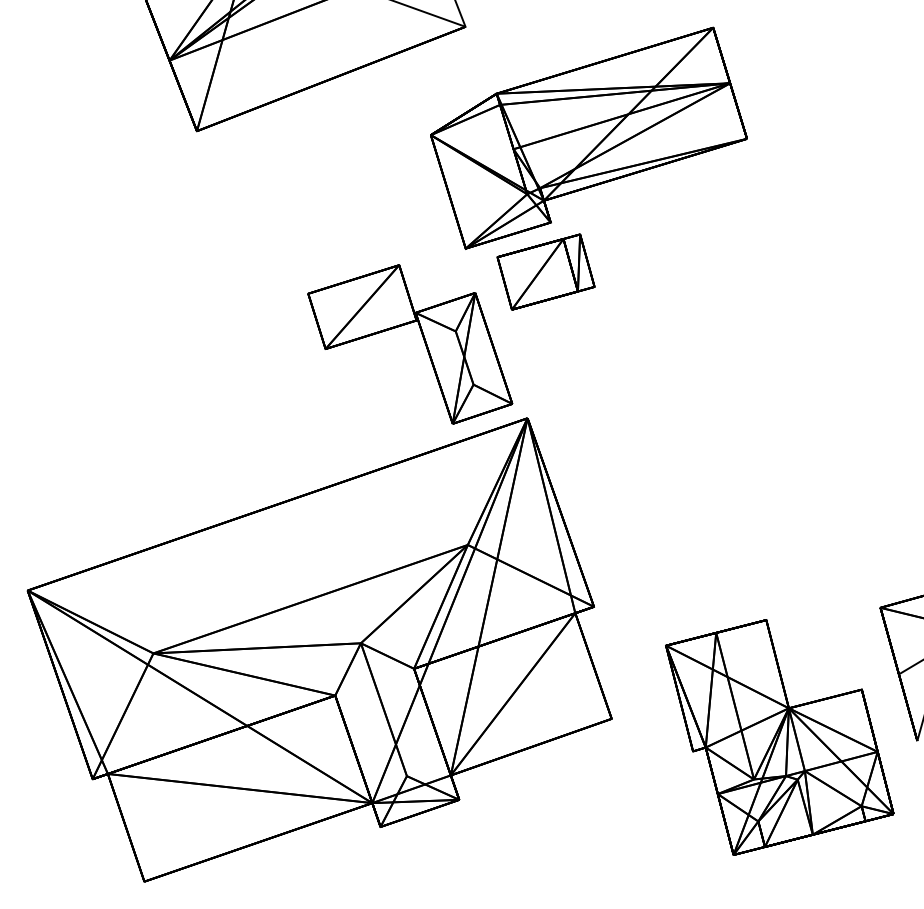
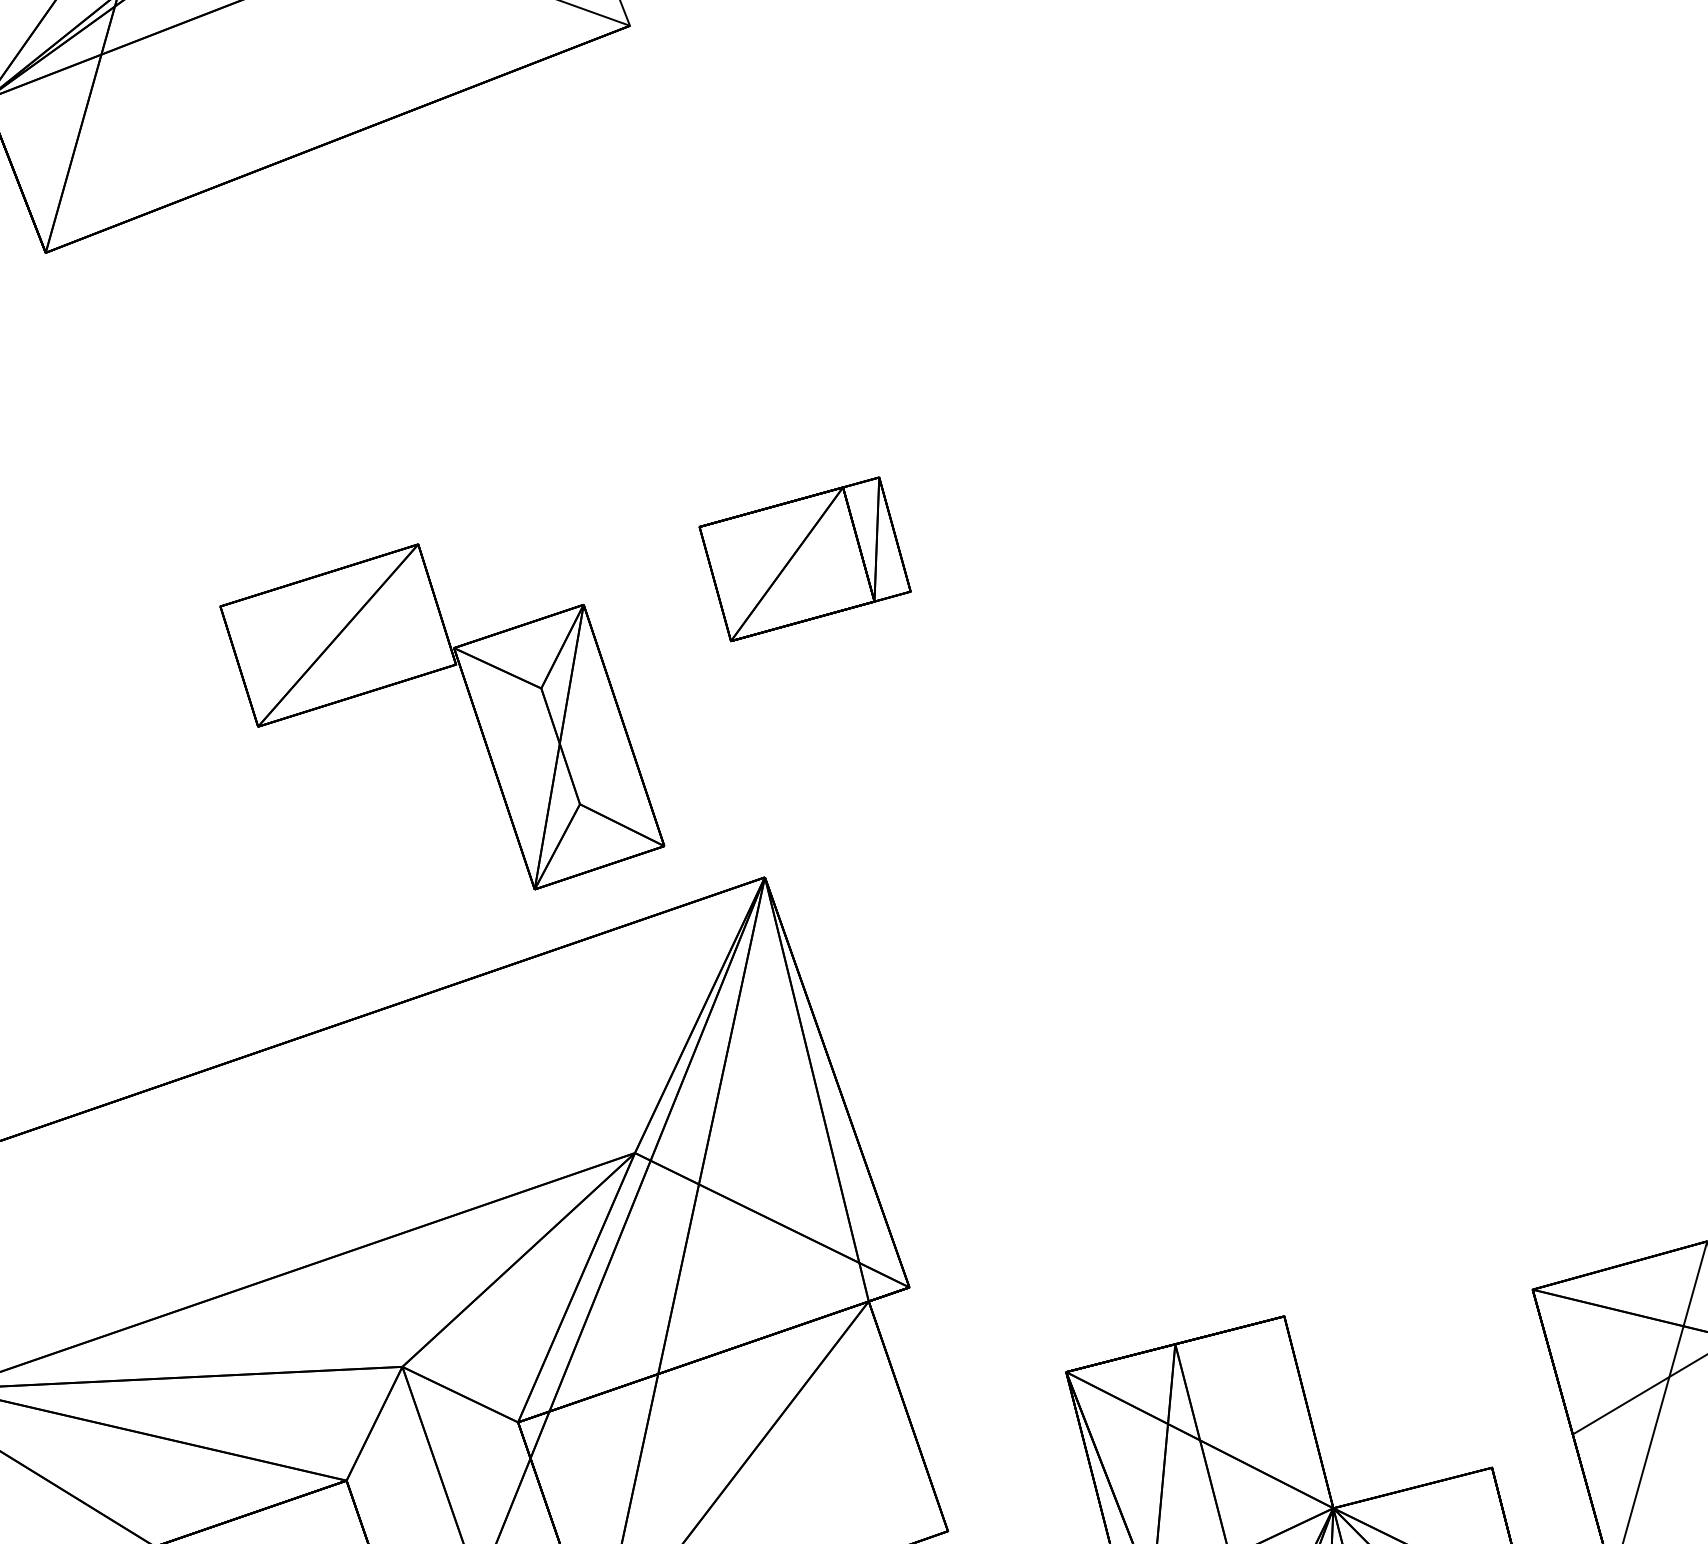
part: (588, 137) -> (897, 266), removed
part: (423, 340) -> (471, 708), moved

